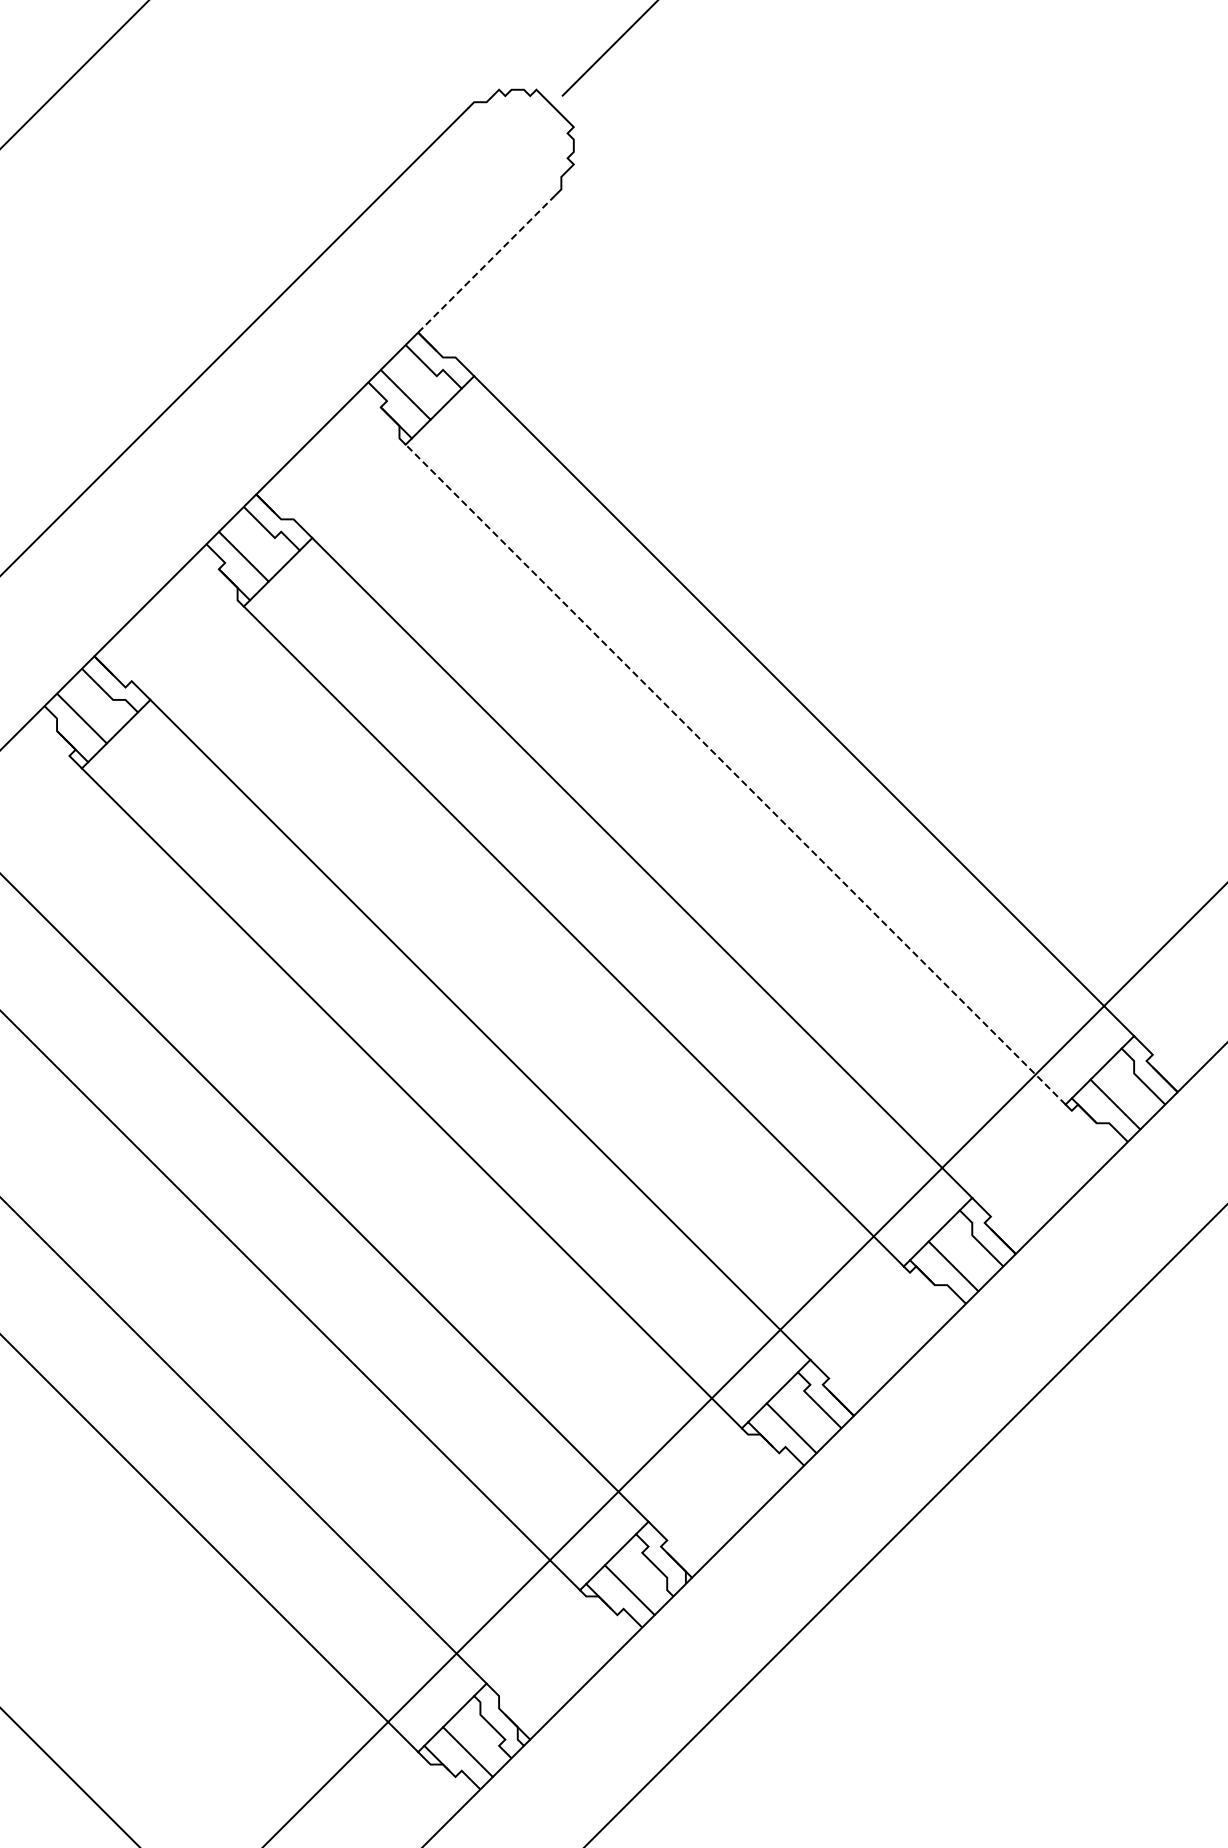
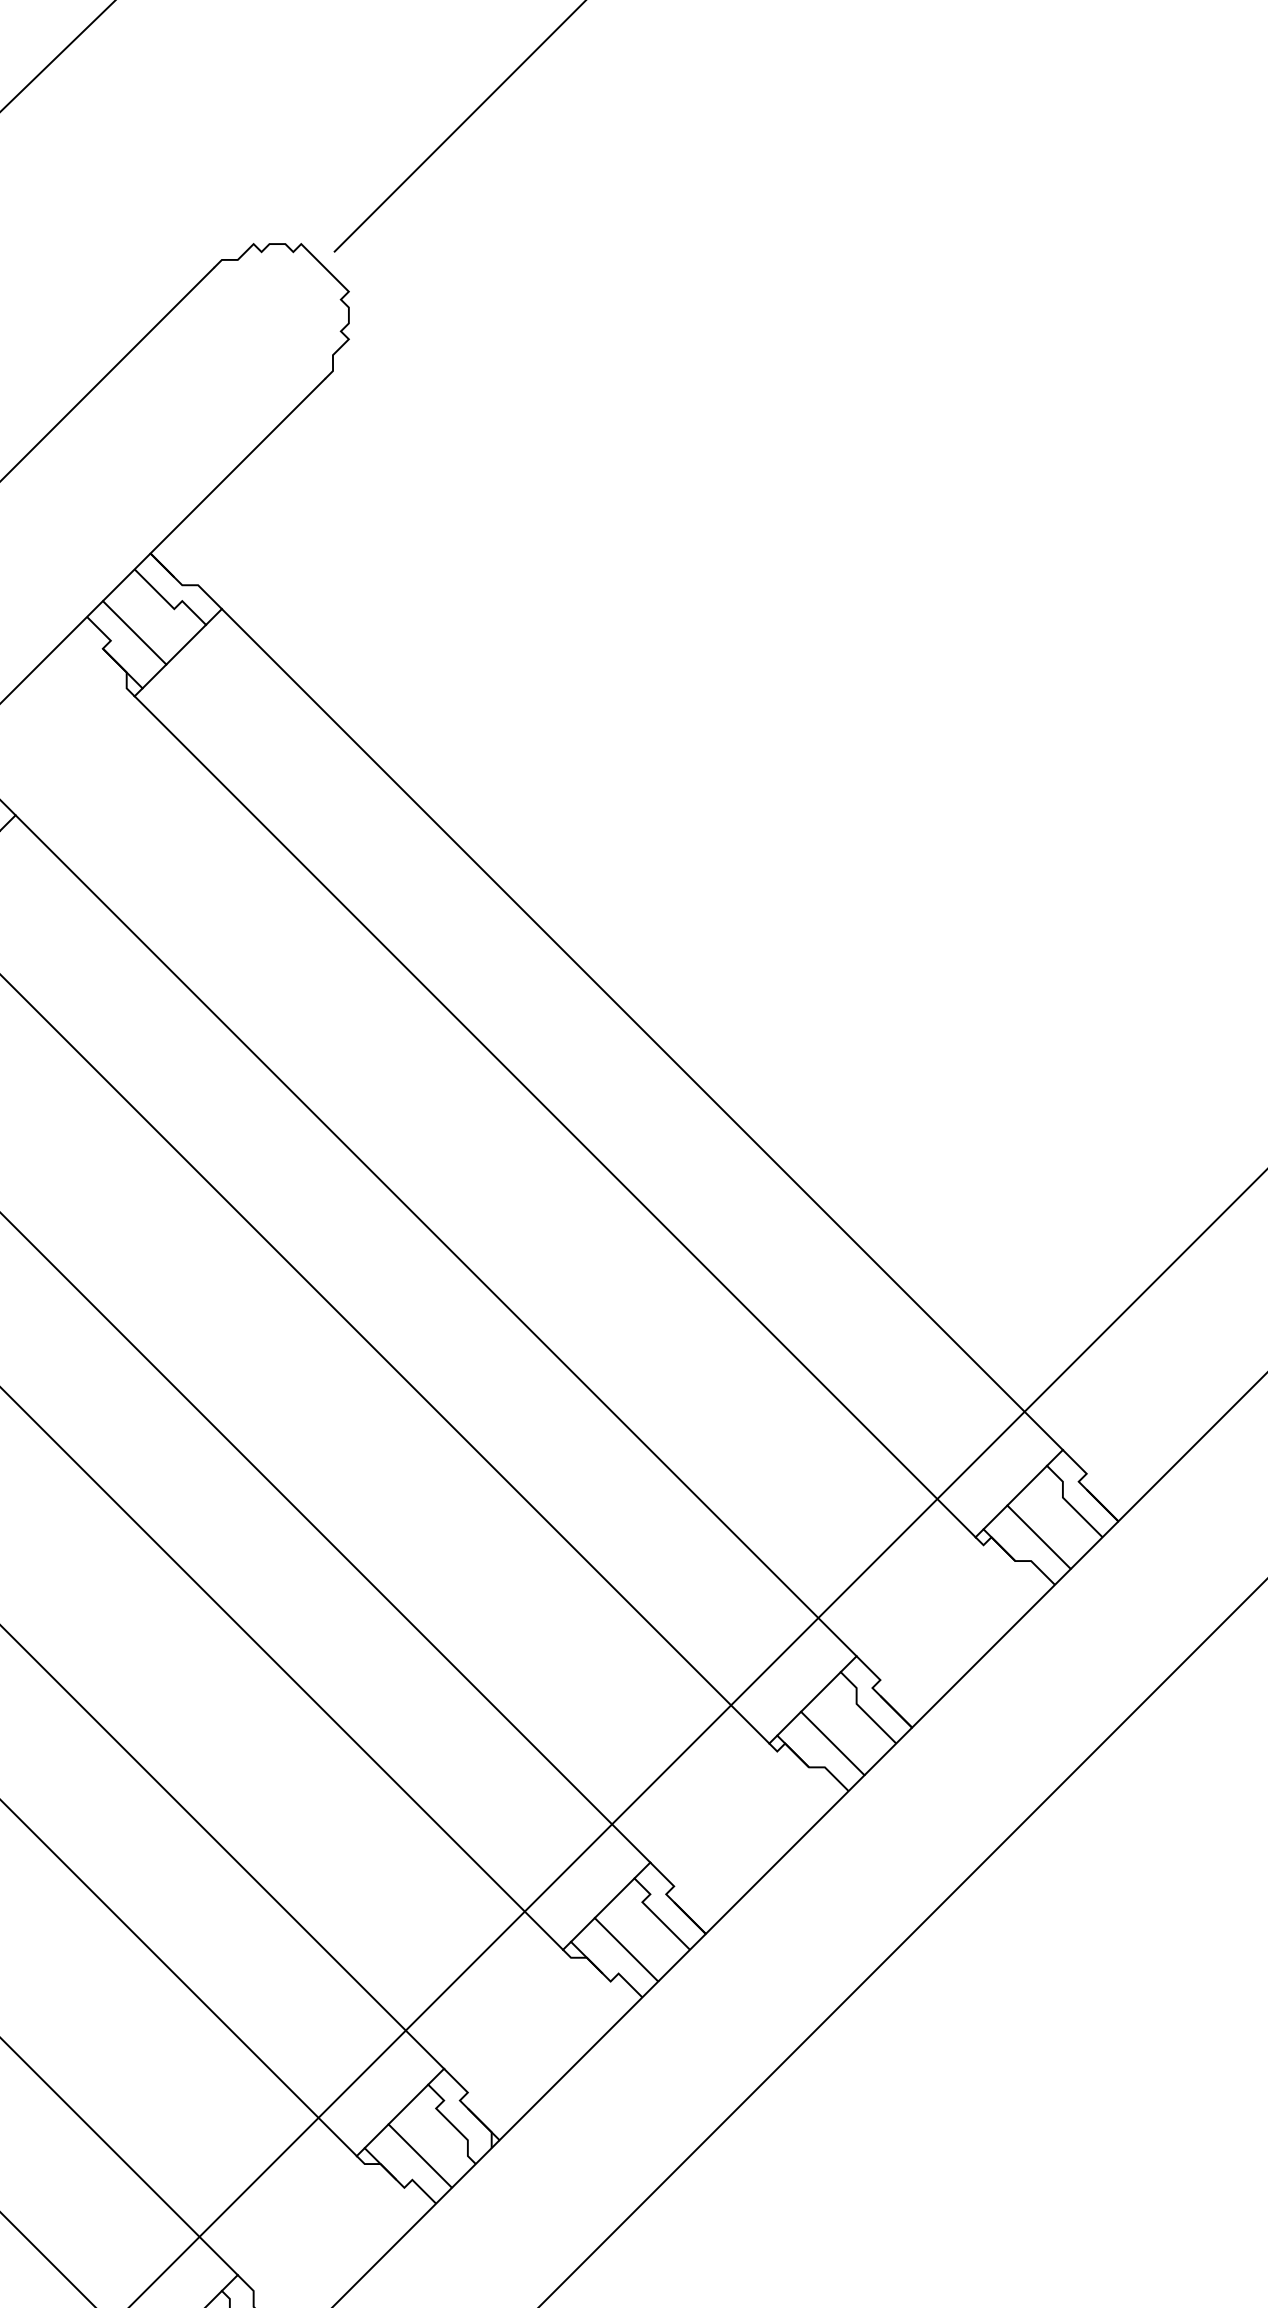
line: (486, 264) -> (237, 466), dashed -> solid
line: (735, 774) -> (554, 1116), dashed -> solid

